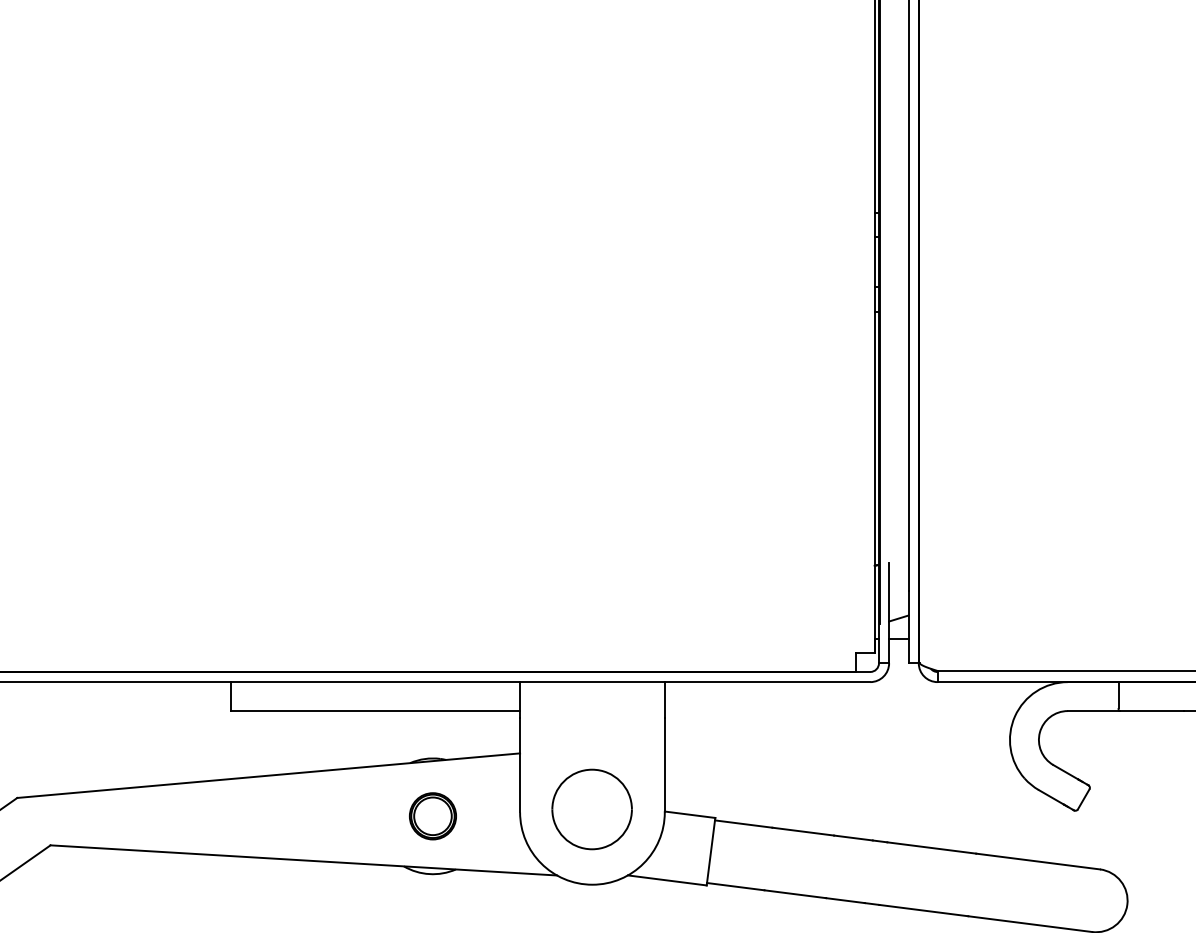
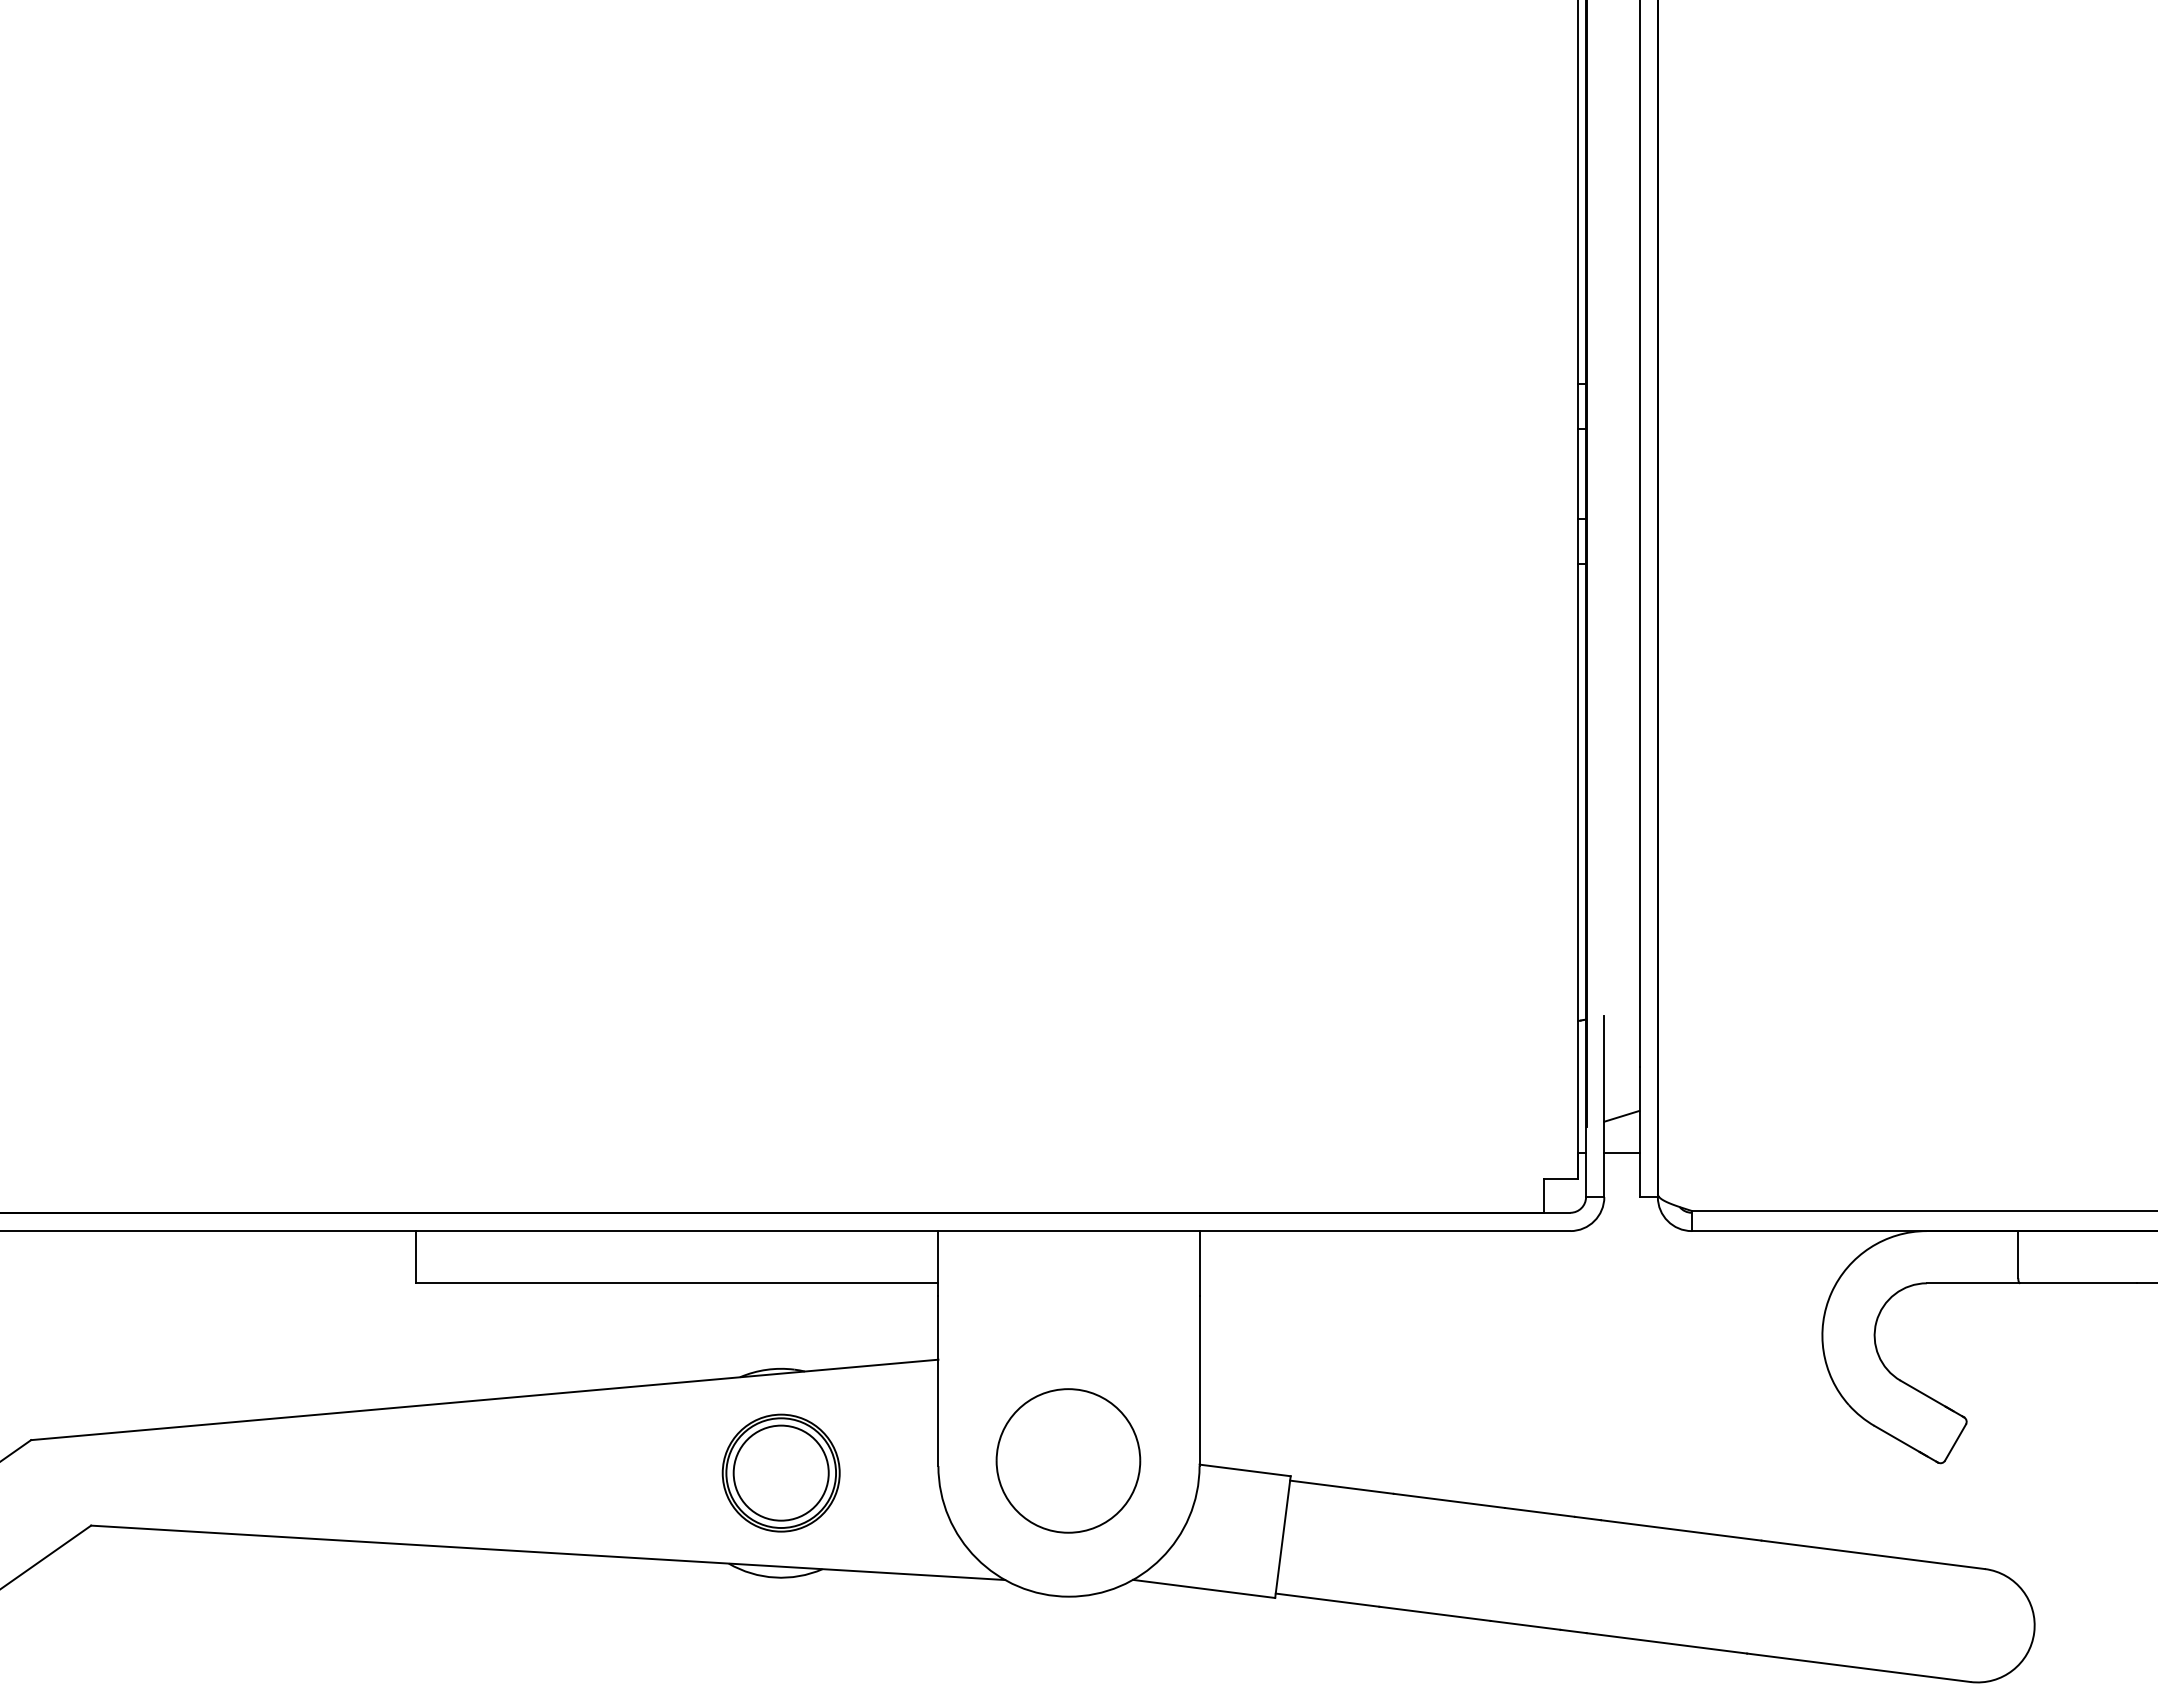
part: (432, 816) -> (780, 1473), size x1.4

